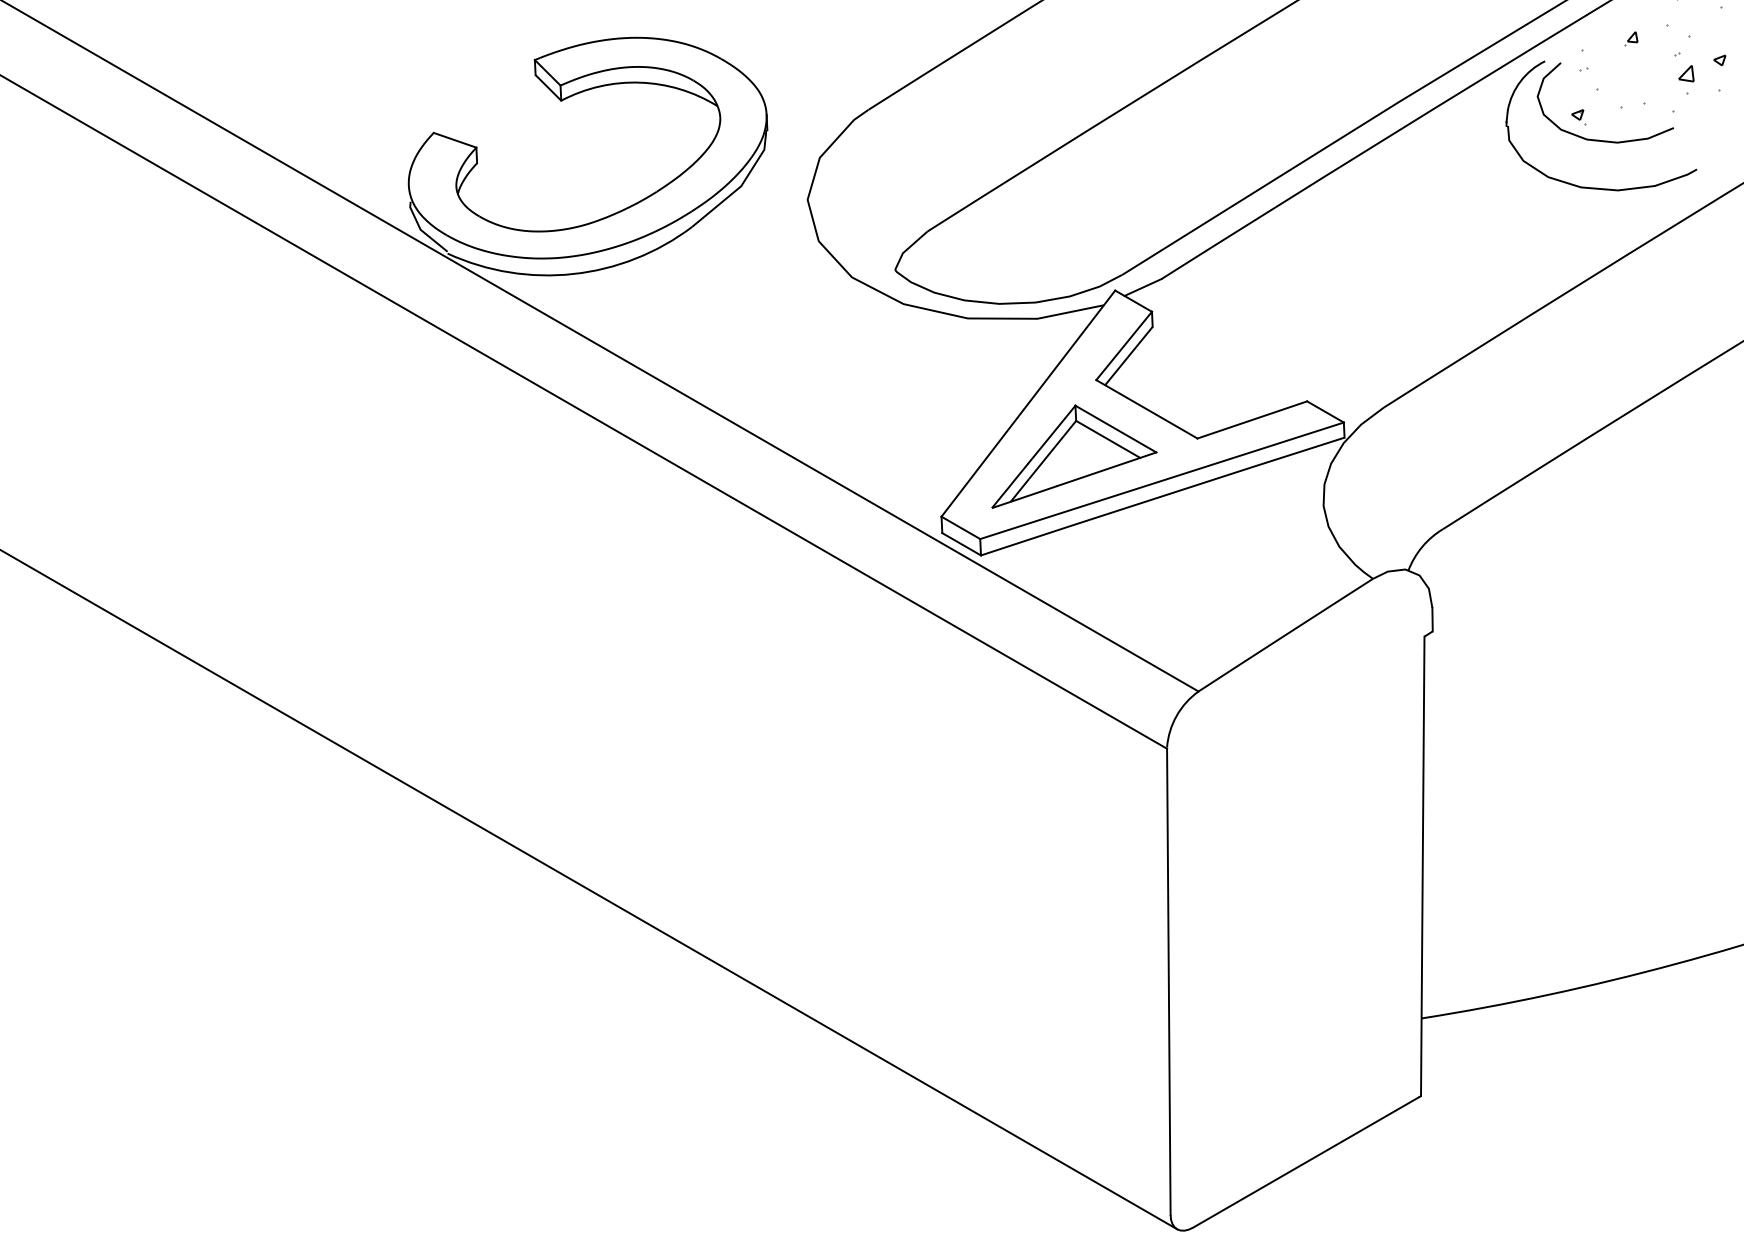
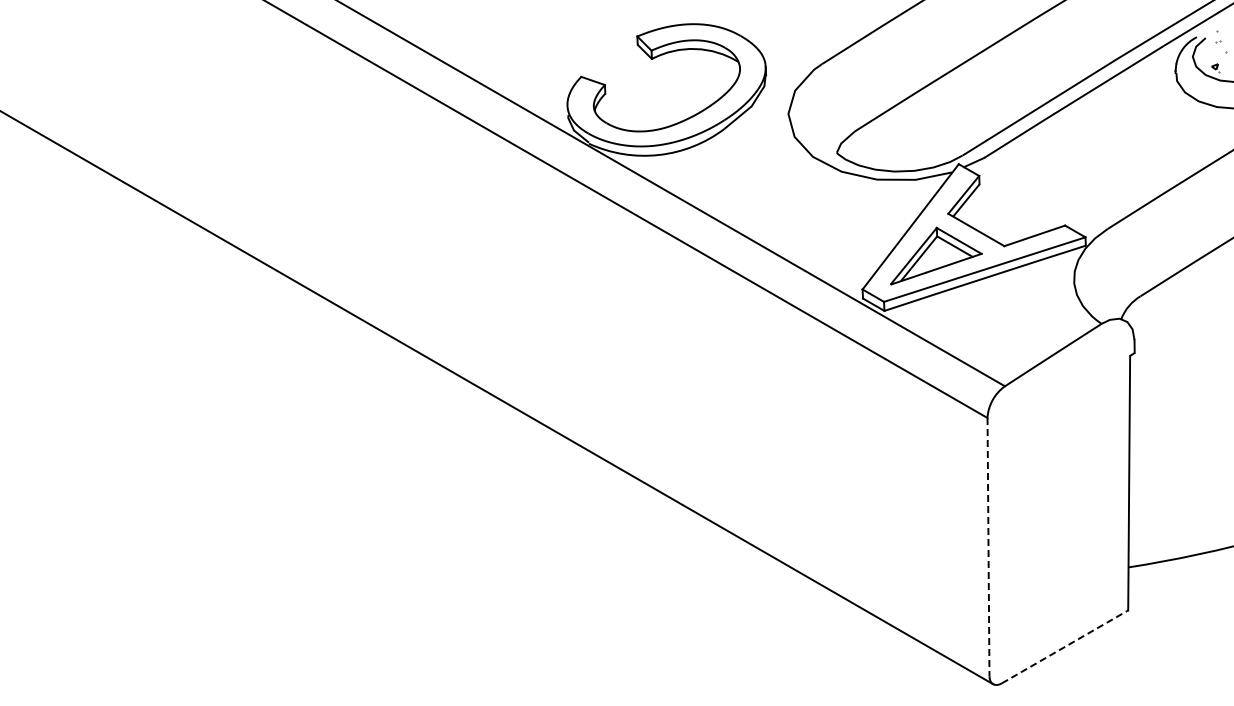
line: (1168, 982) -> (988, 547), solid -> dashed
line: (1306, 1161) -> (1064, 646), solid -> dashed

